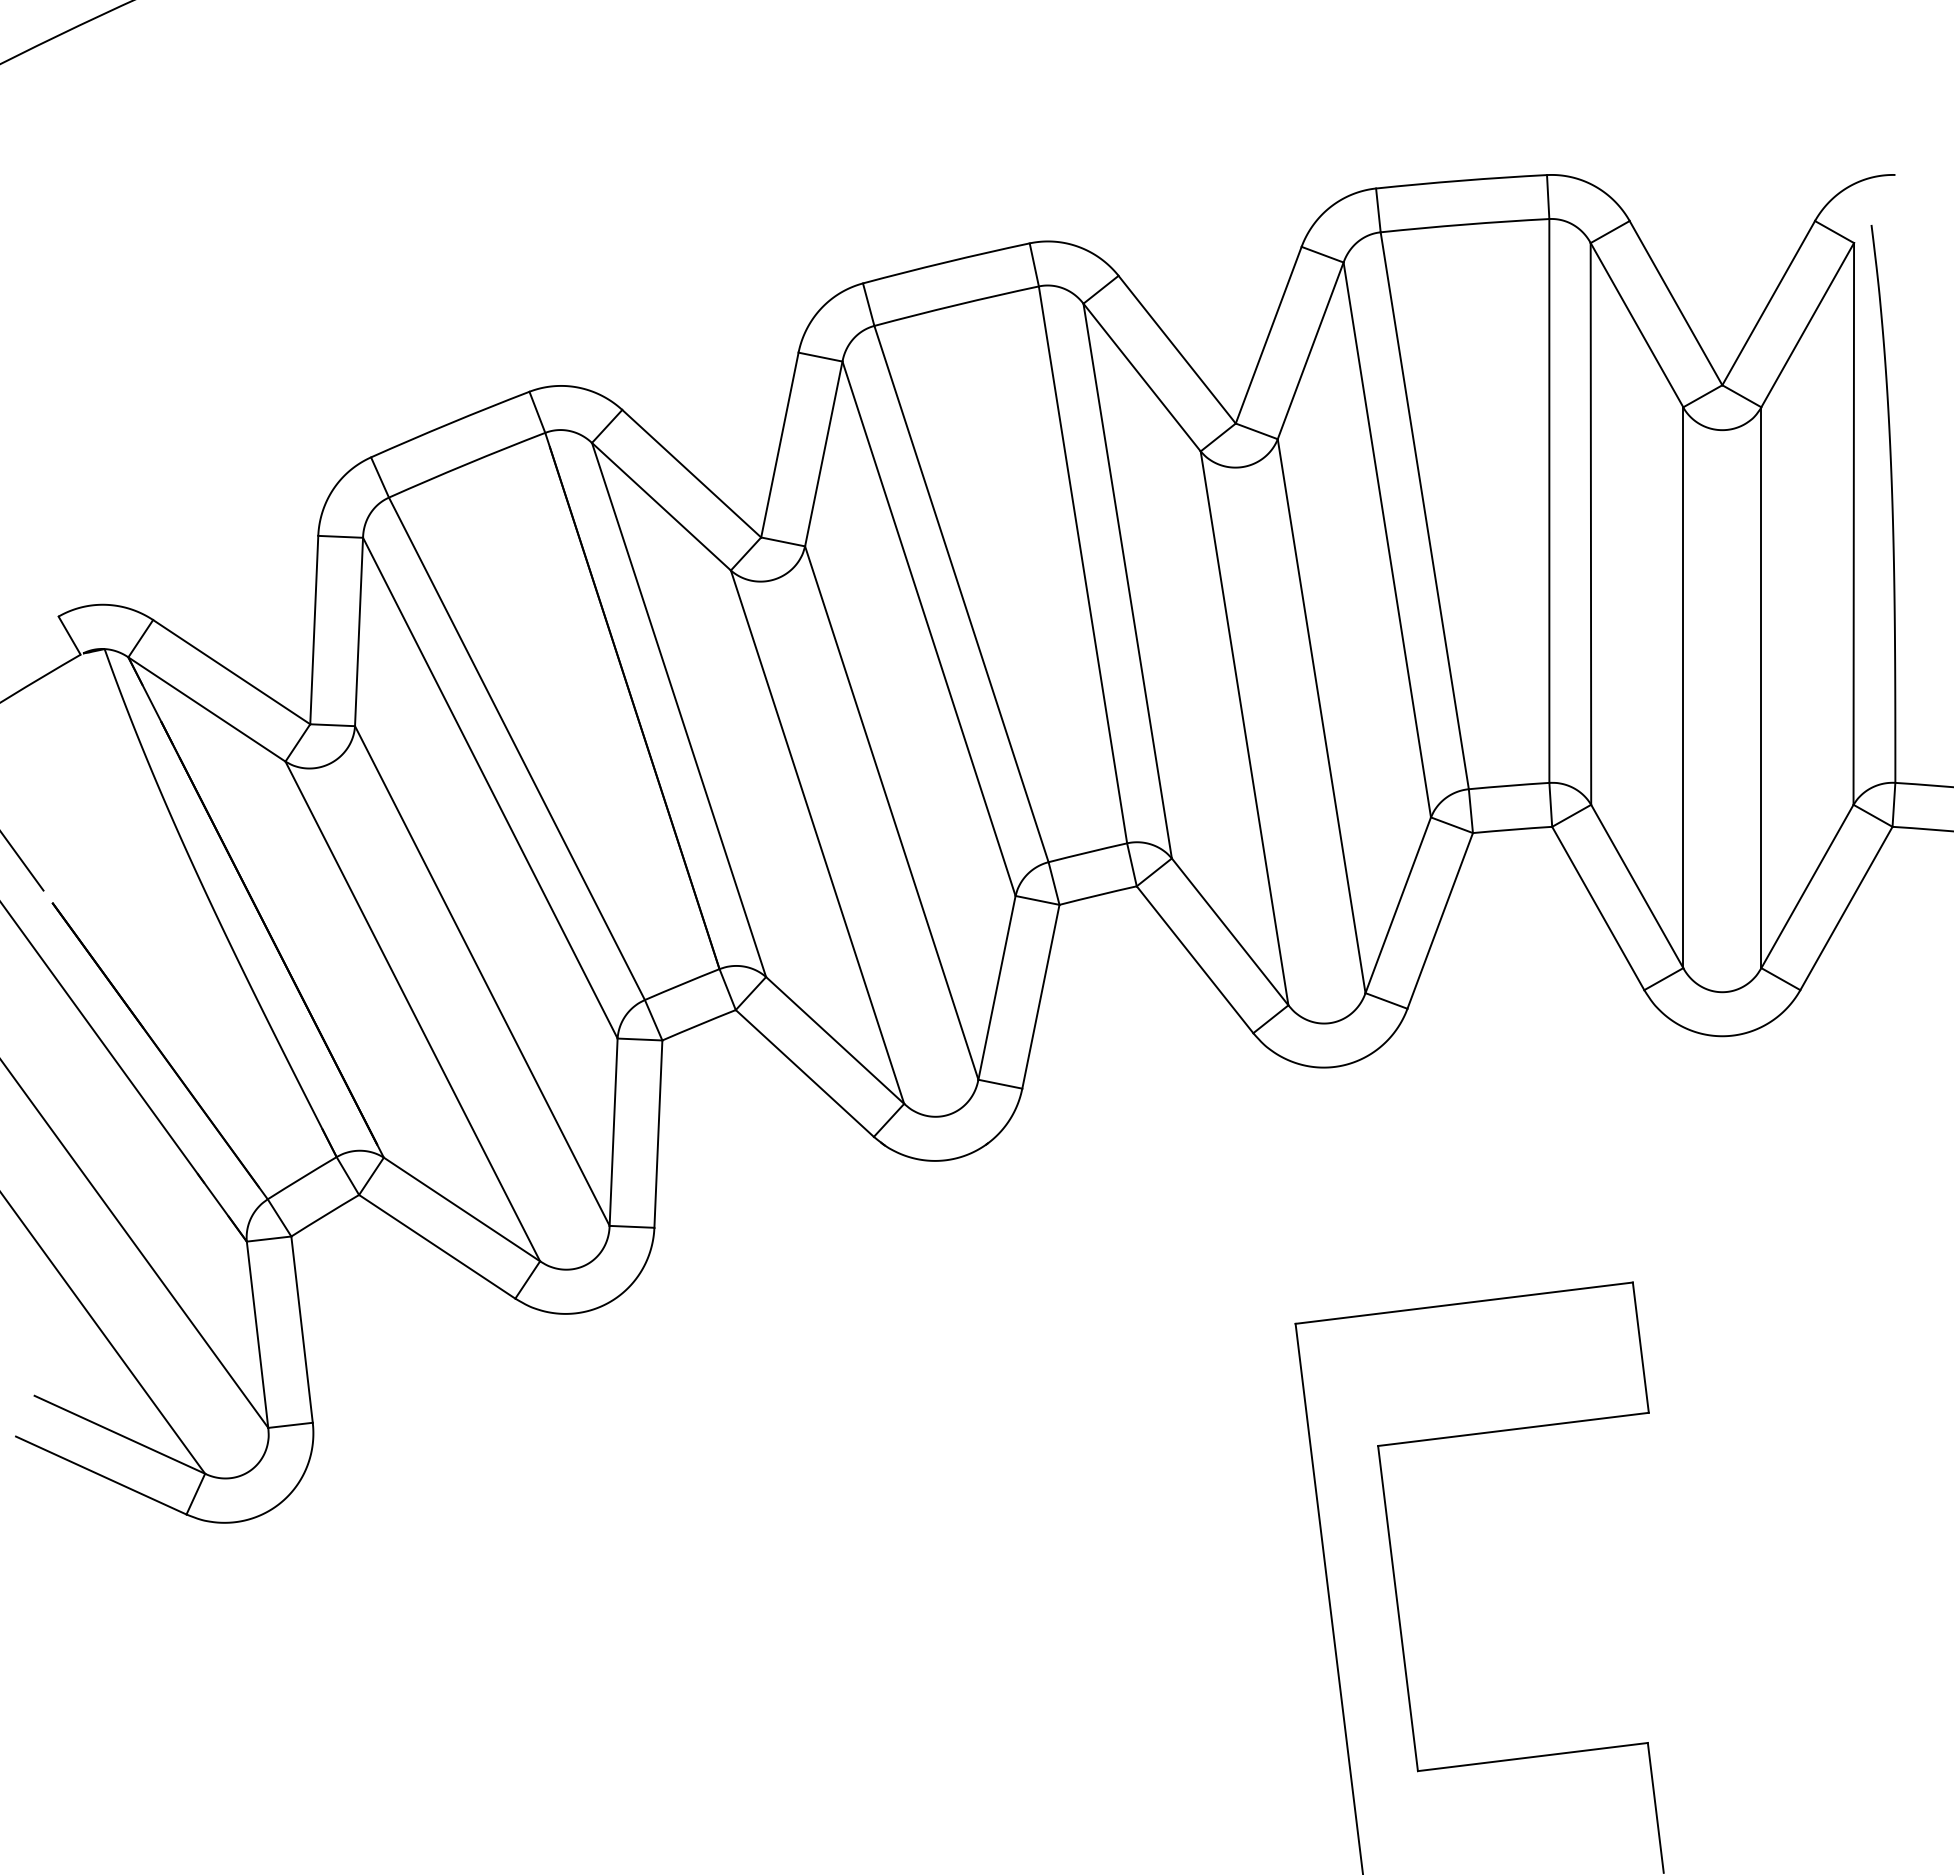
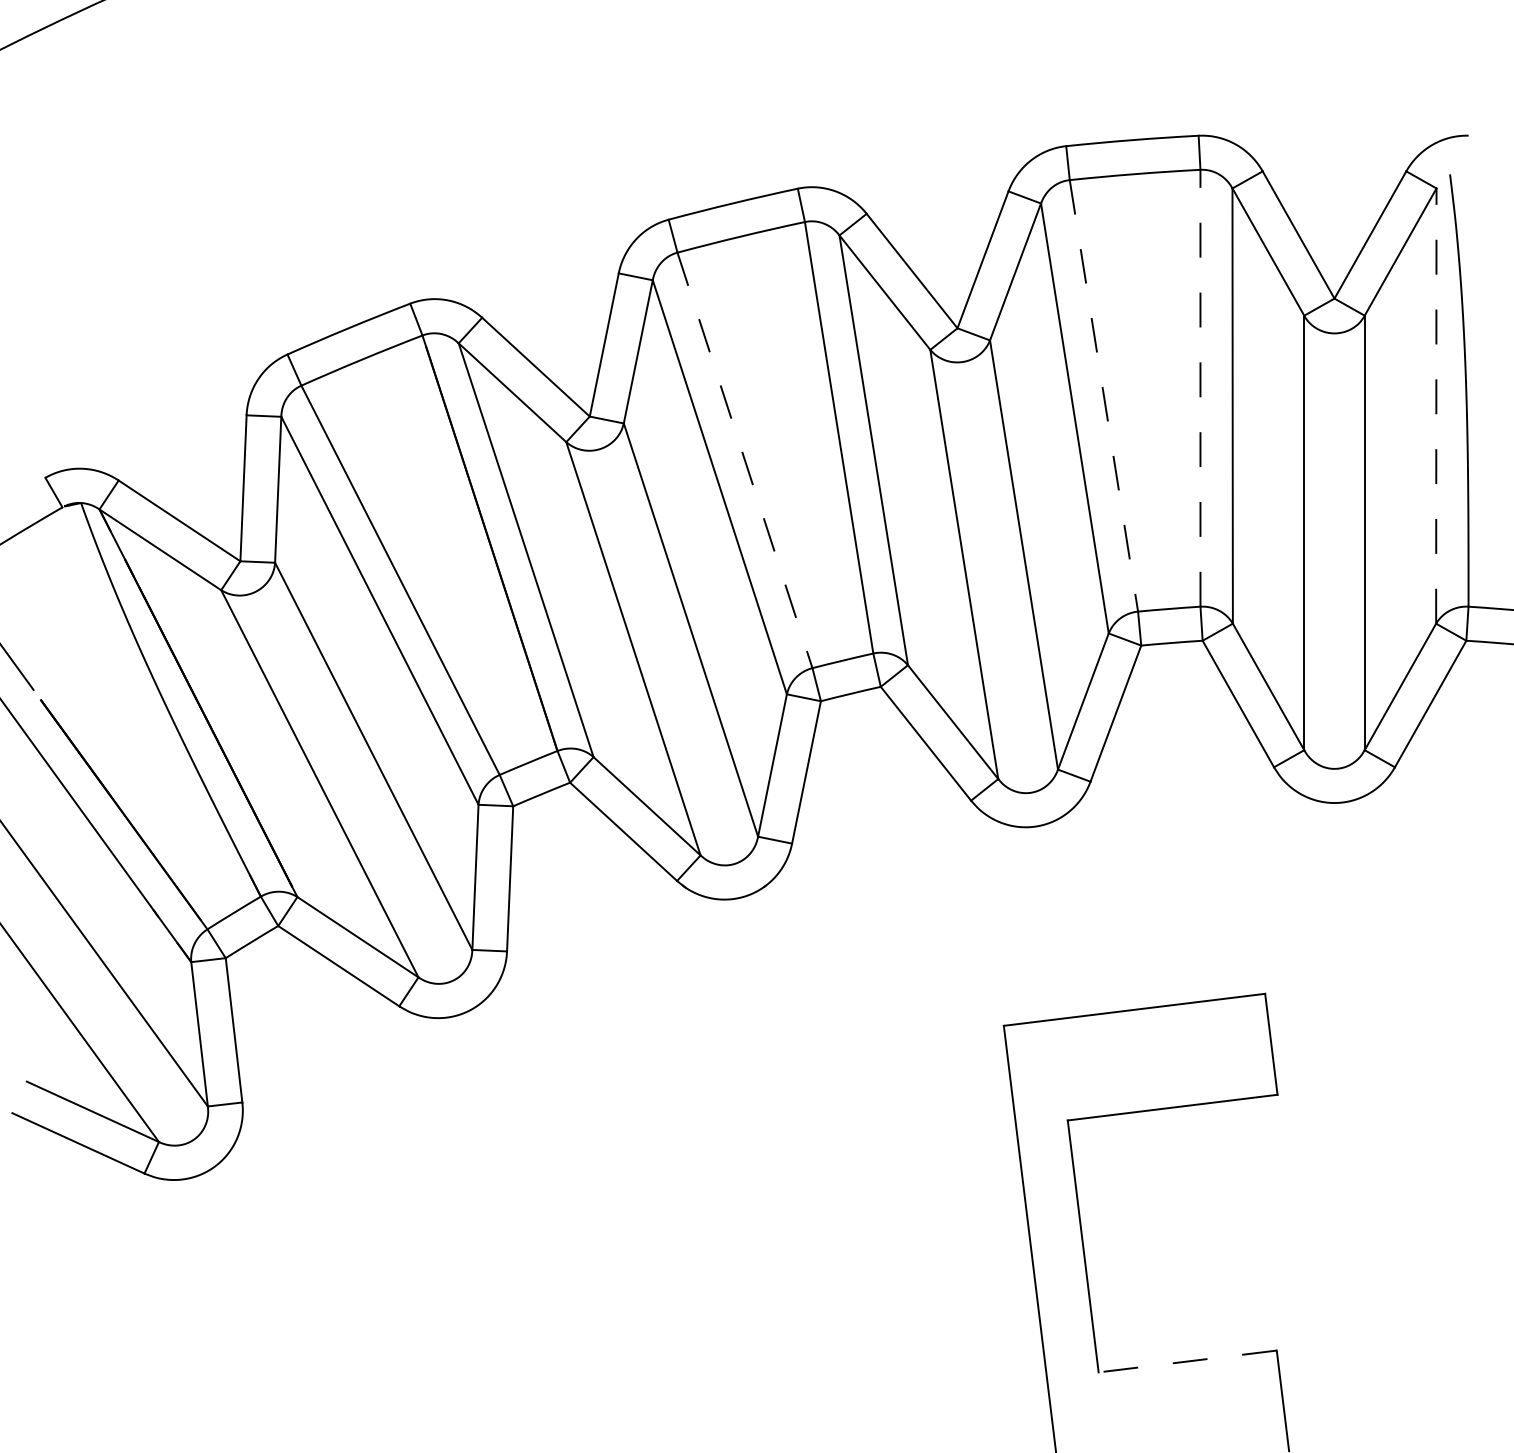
line: (1549, 500) -> (1200, 387), solid -> dashed
line: (1424, 510) -> (1103, 395), solid -> dashed
line: (1853, 523) -> (1436, 405), solid -> dashed
line: (961, 594) -> (744, 460), solid -> dashed
line: (1532, 1757) -> (1187, 1361), solid -> dashed

